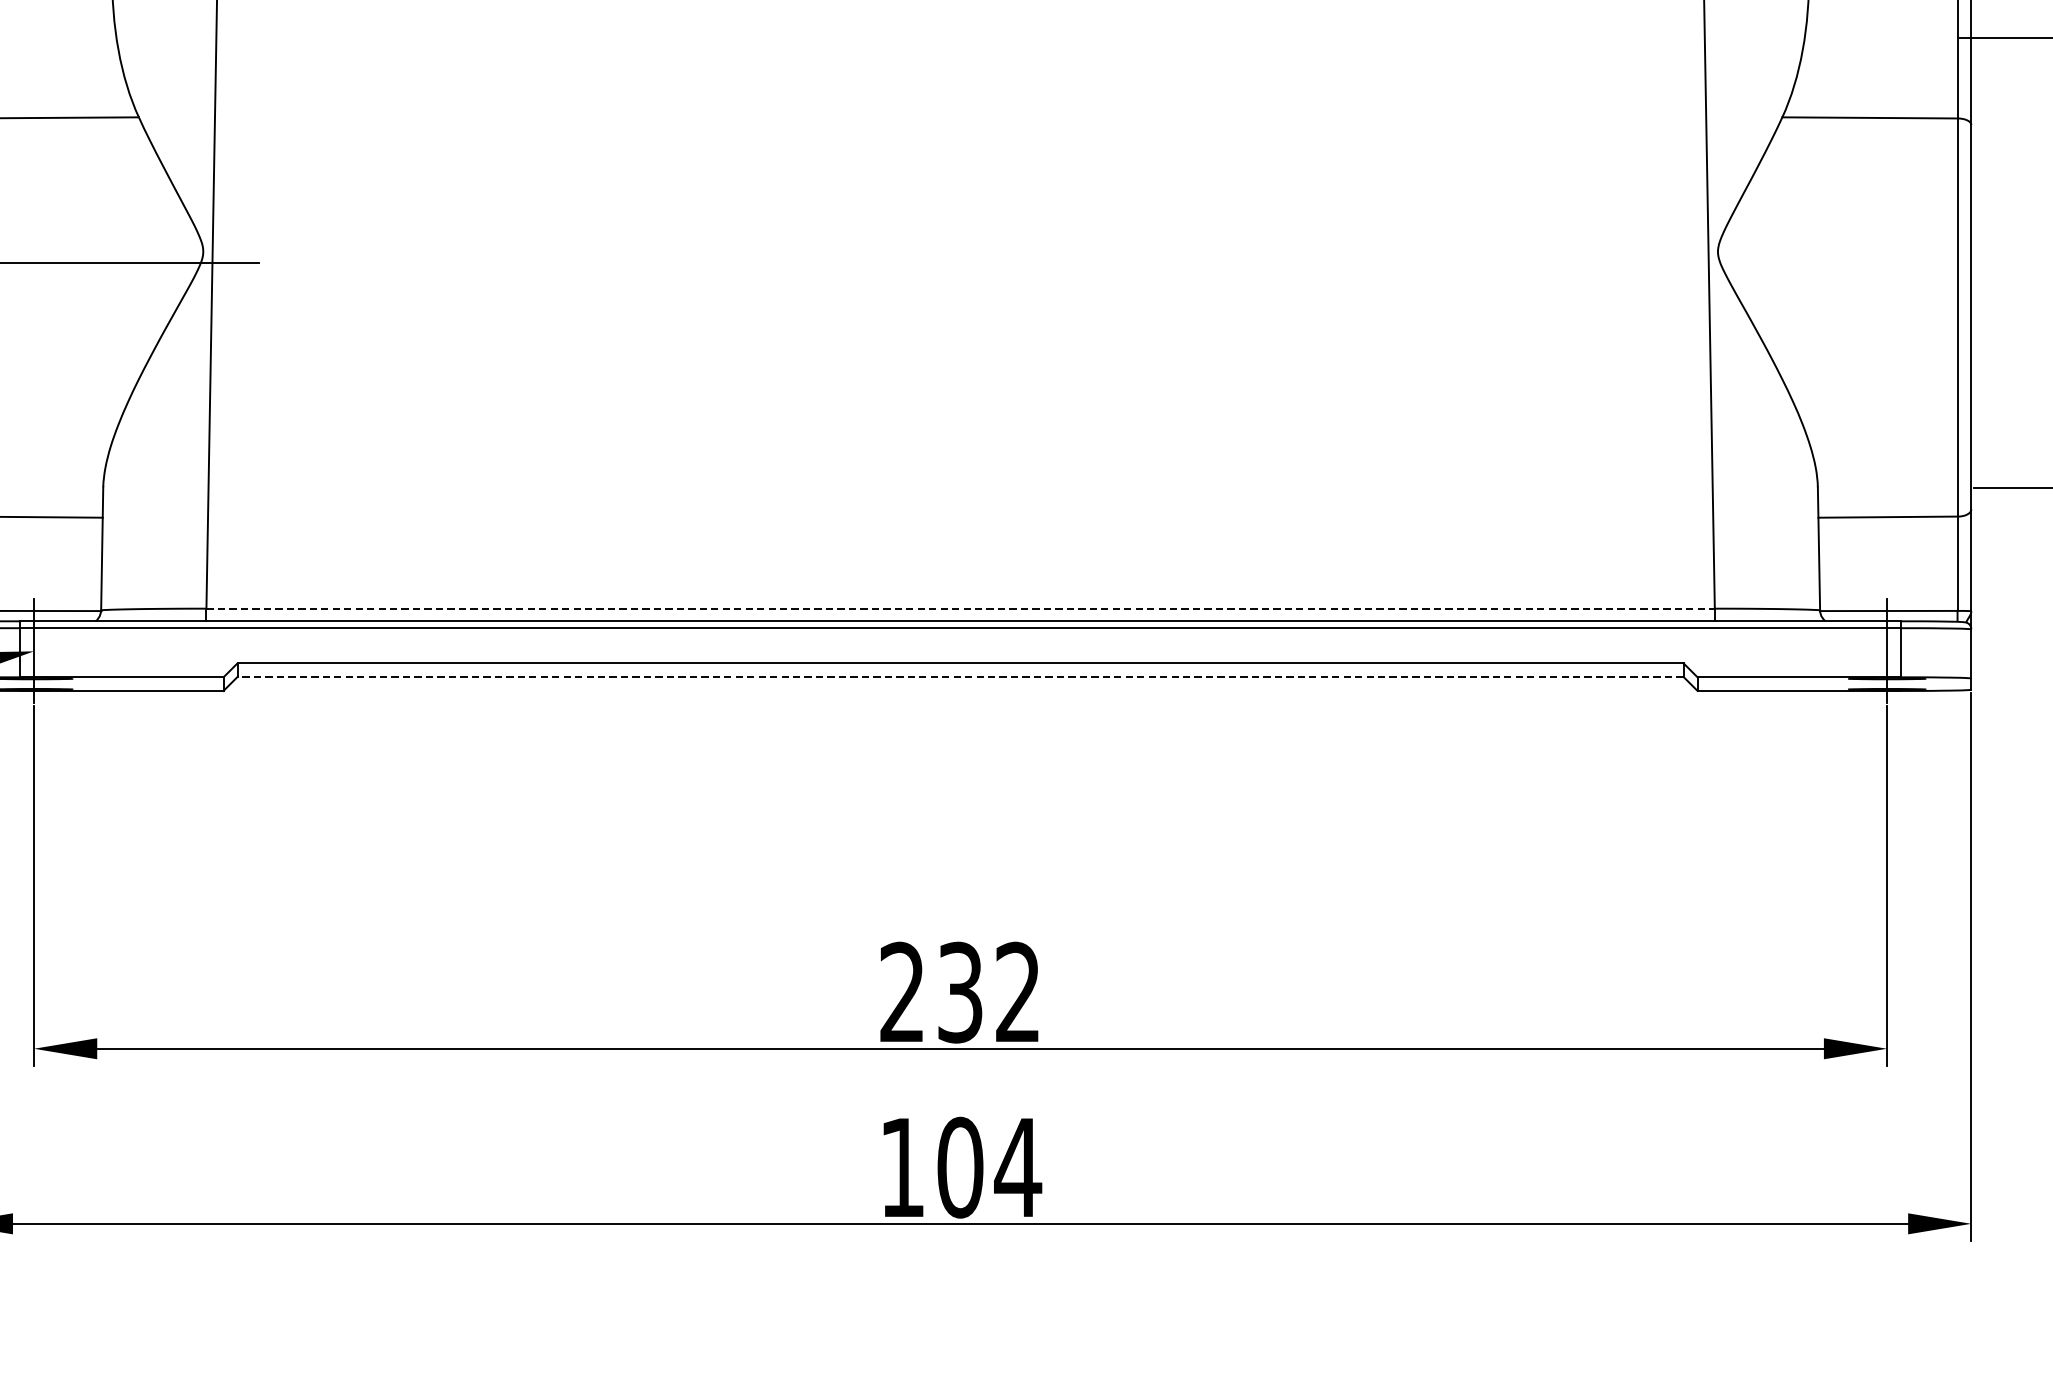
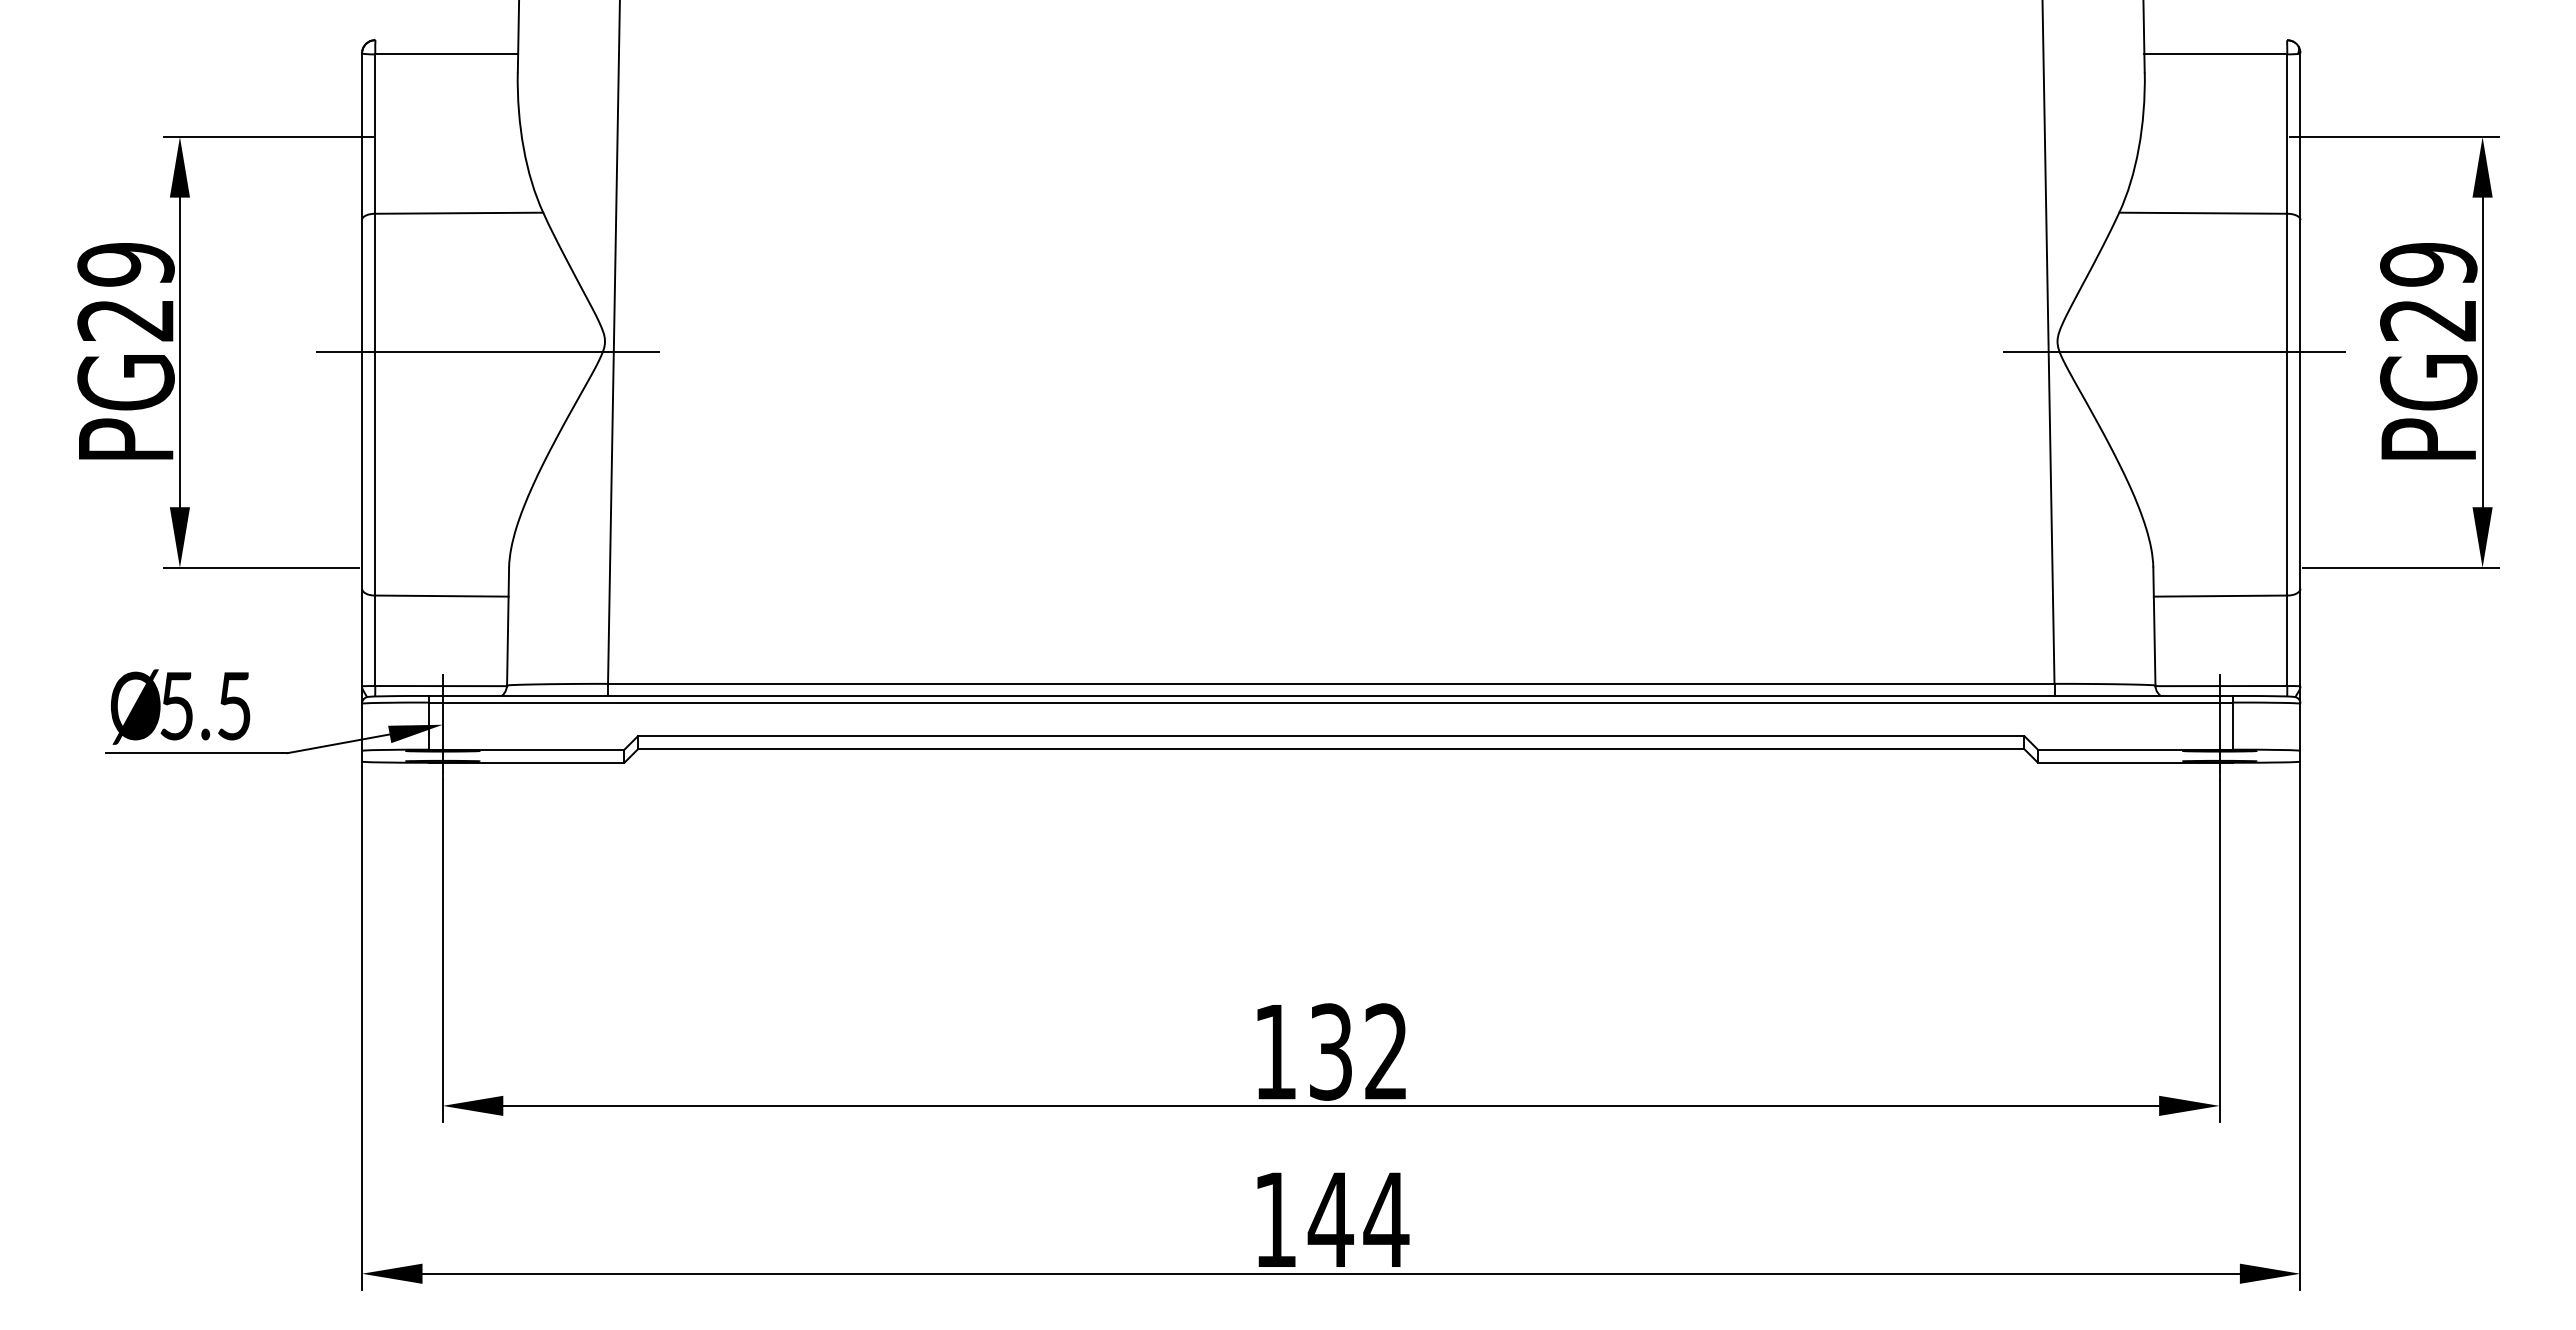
line: (1839, 263) -> (2174, 352), added
line: (960, 608) -> (1331, 683), dashed -> solid
line: (959, 677) -> (1330, 749), dashed -> solid
text: (901, 992) -> (1274, 1051), 232 -> 132
text: (959, 1167) -> (1330, 1219), 104 -> 144

